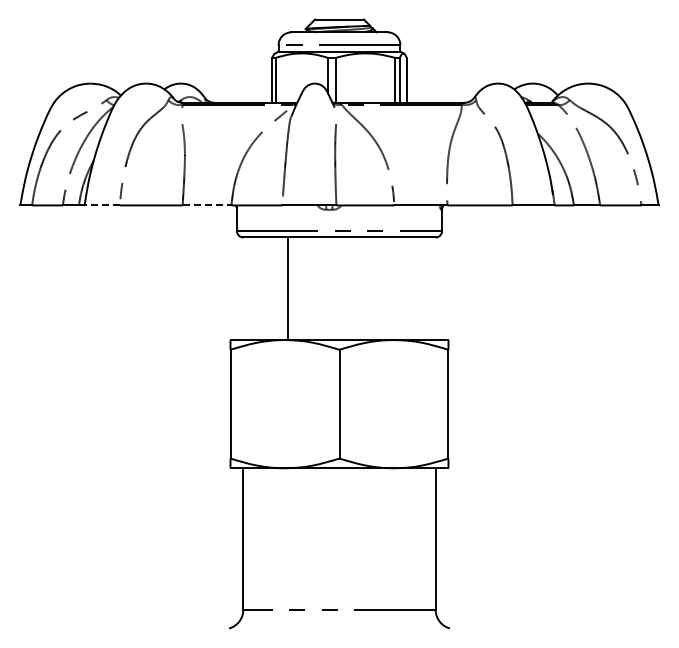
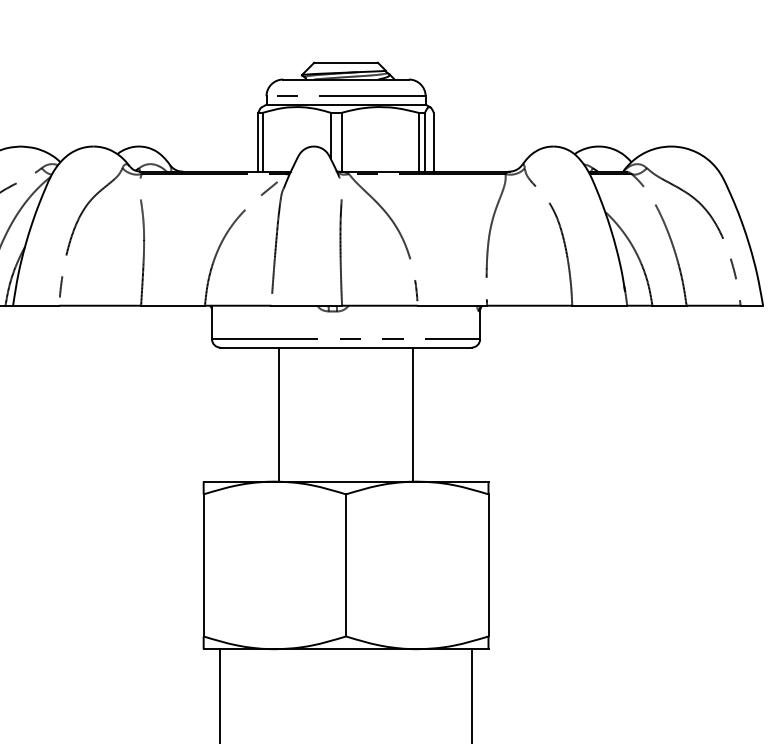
line: (102, 205) -> (36, 305), dashed -> solid
line: (207, 205) -> (173, 305), dashed -> solid
line: (390, 288) -> (412, 414), added

